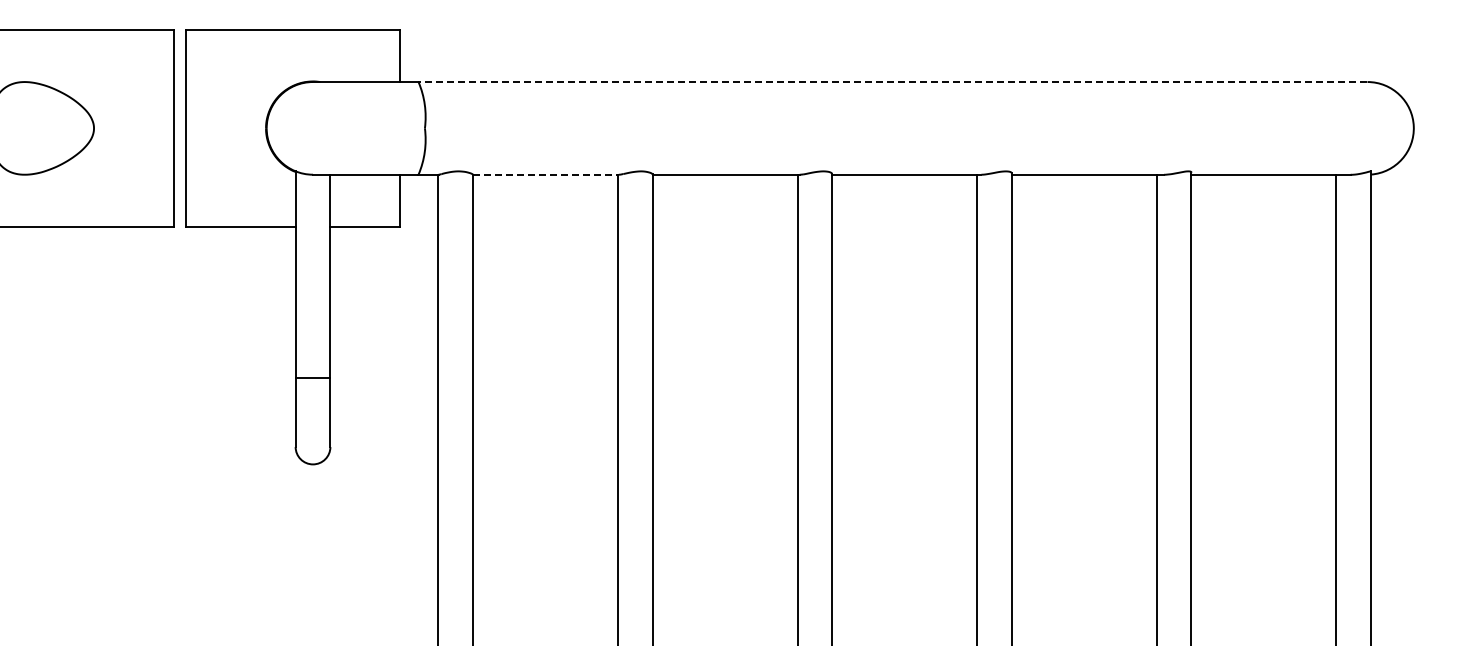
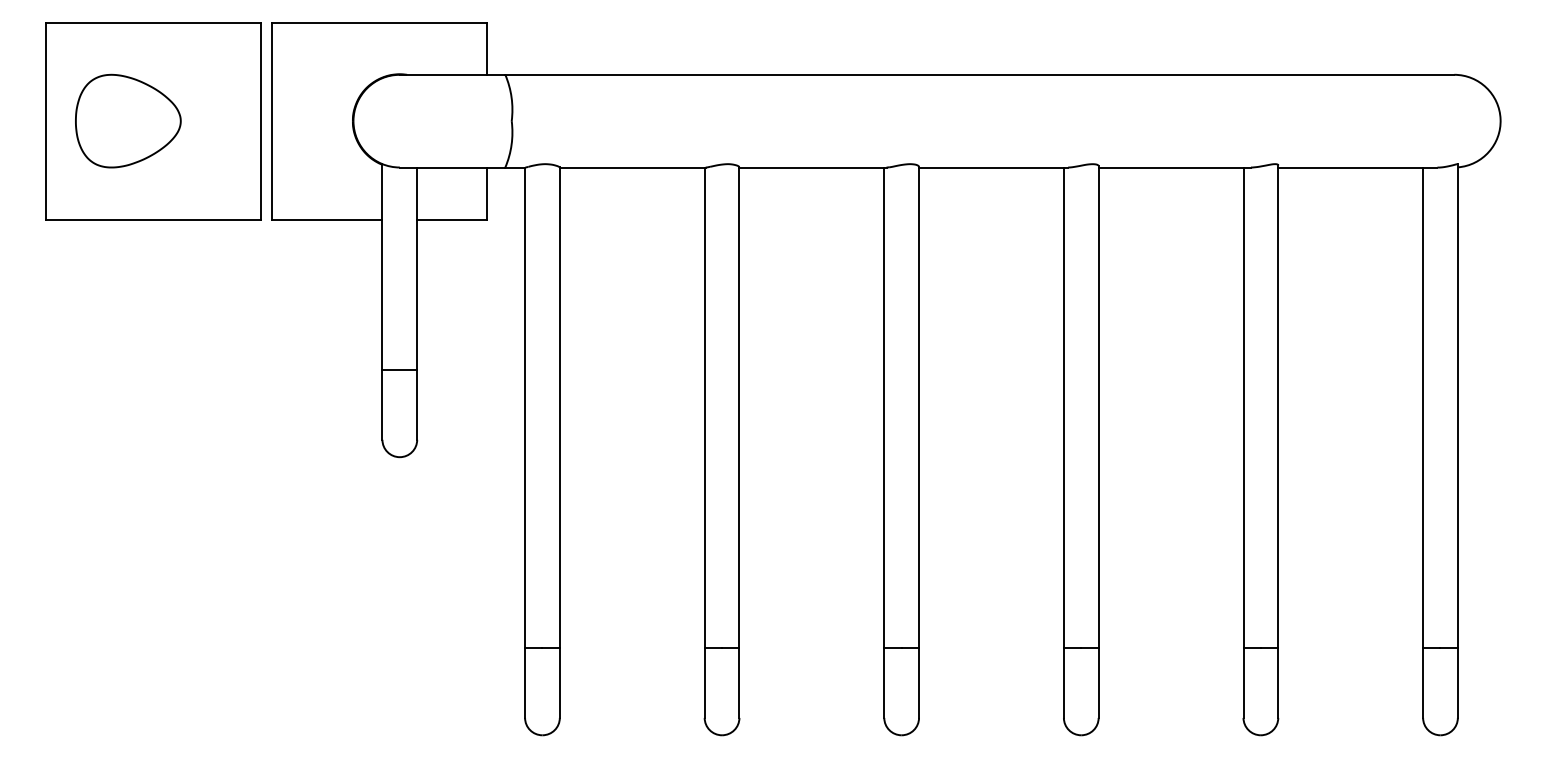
line: (892, 81) -> (979, 74), dashed -> solid
line: (545, 174) -> (632, 167), dashed -> solid

